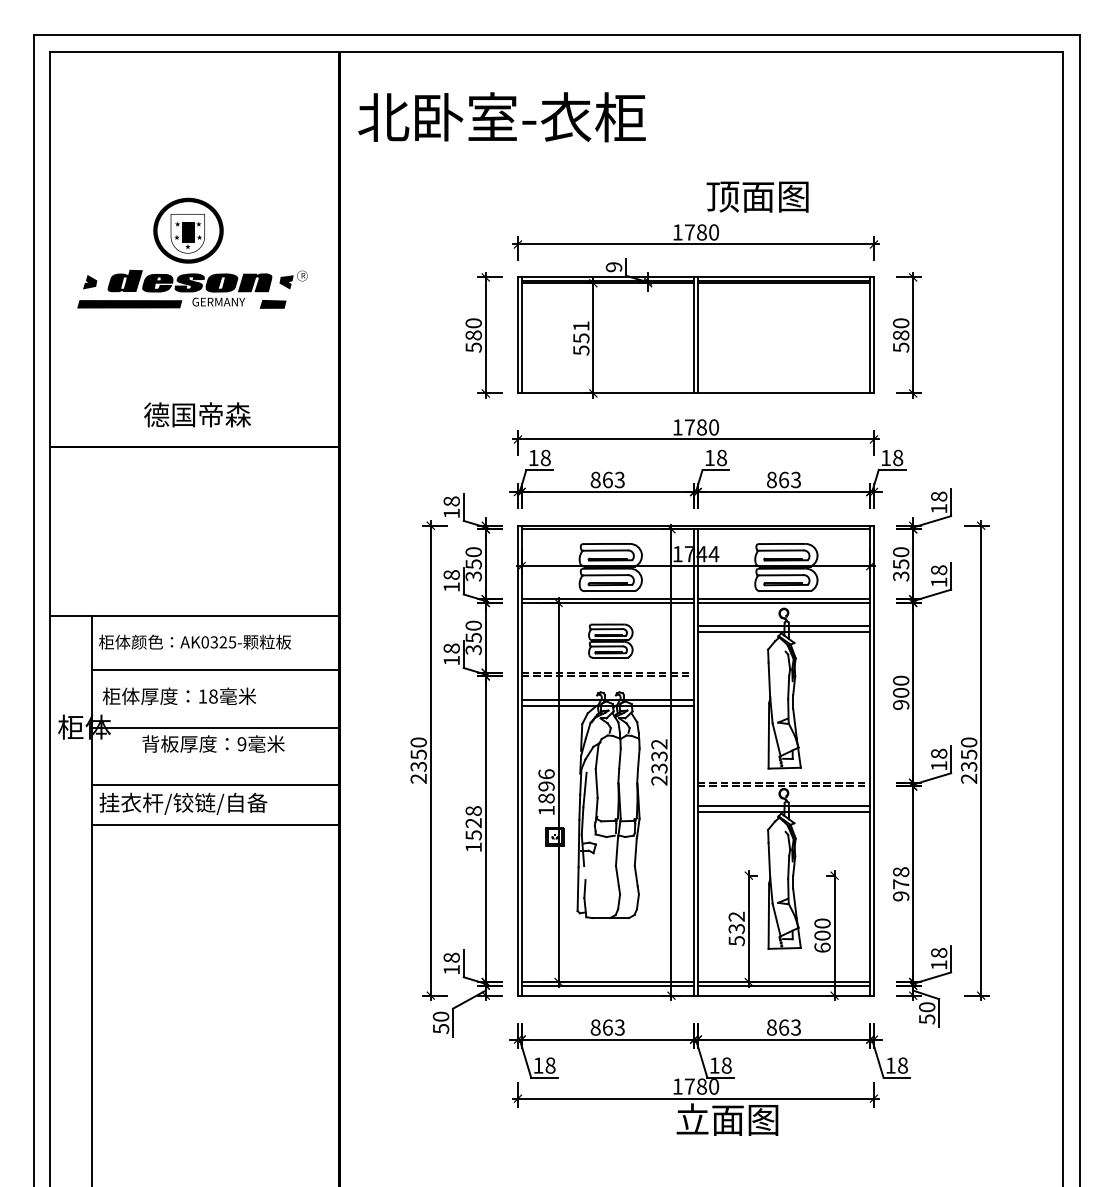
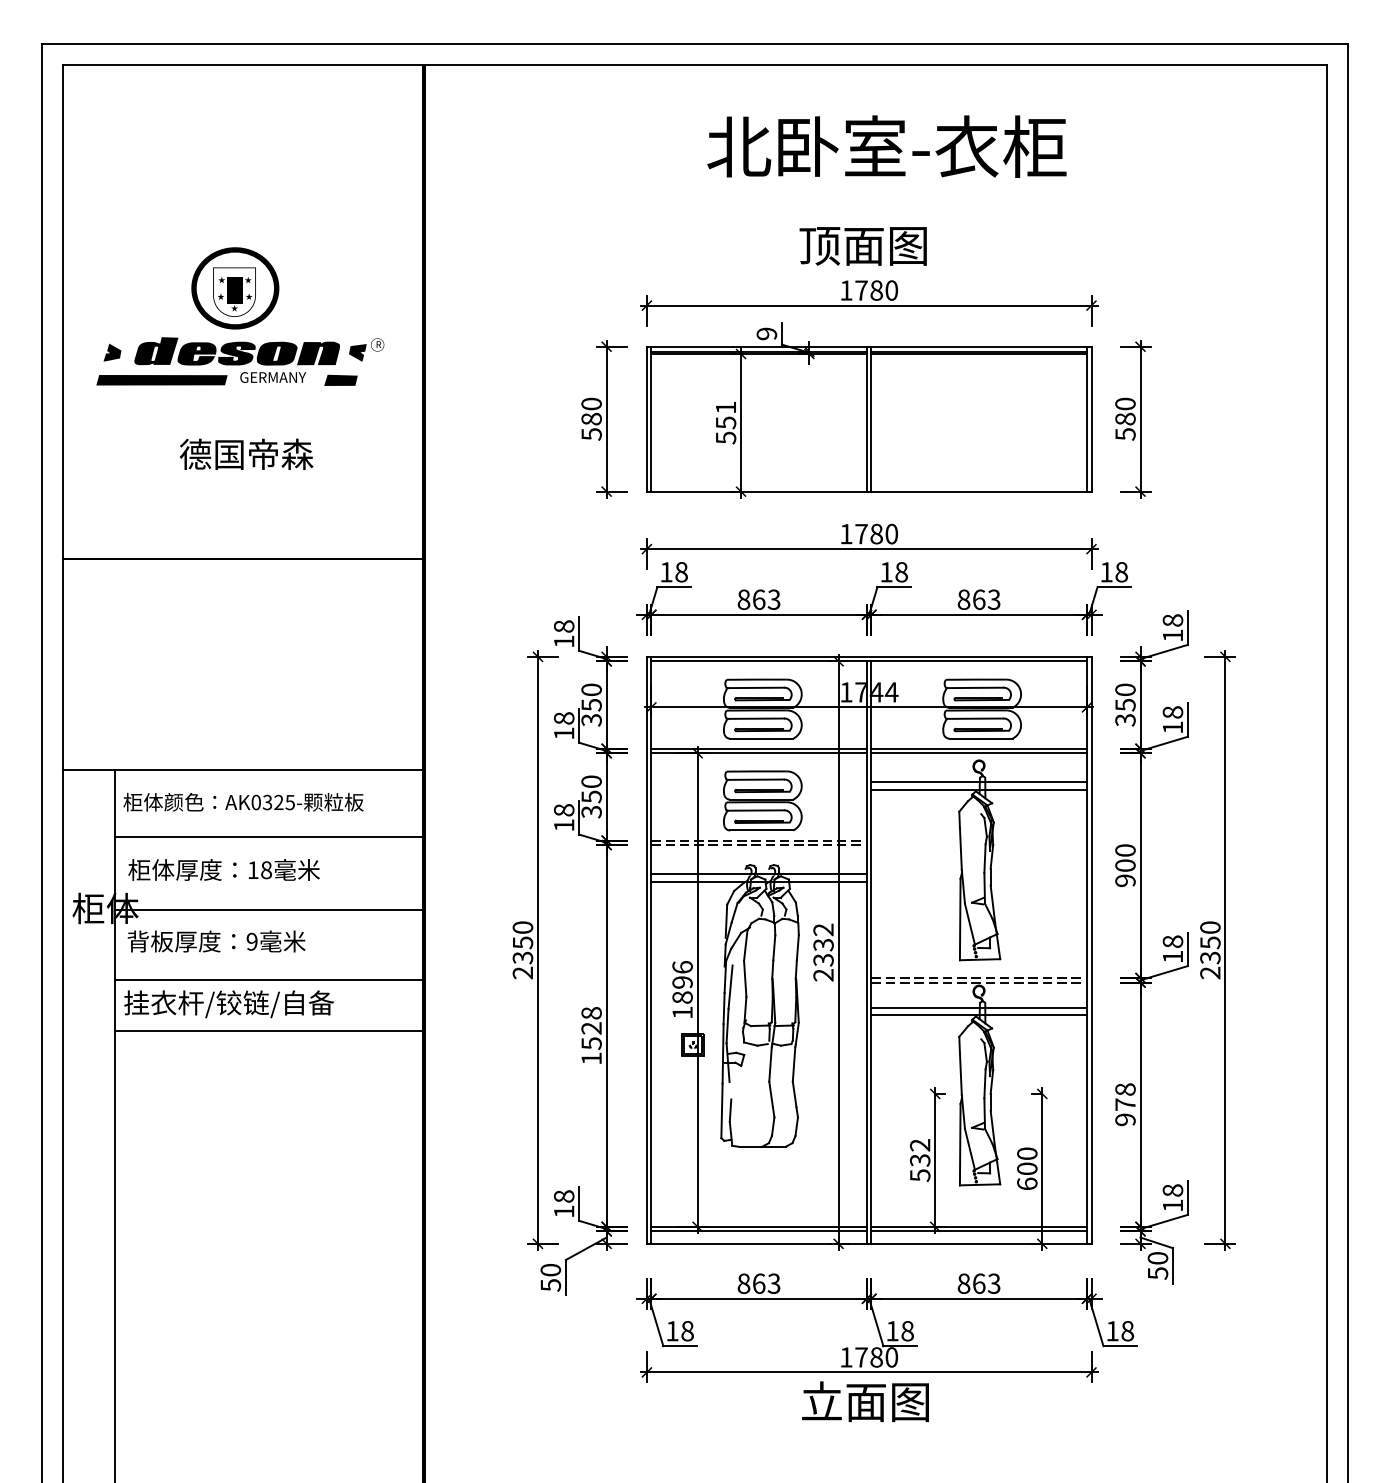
text: (501, 117) -> (886, 146), moved
text: (757, 197) -> (862, 246), moved
text: (197, 414) -> (246, 453), moved
part: (610, 640) -> (762, 800), size x1.43
text: (213, 744) -> (216, 941), moved
text: (727, 1119) -> (865, 1401), moved

